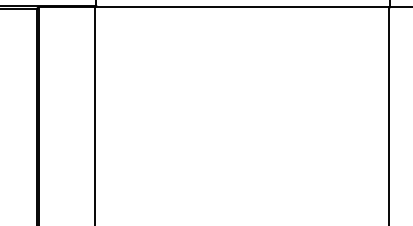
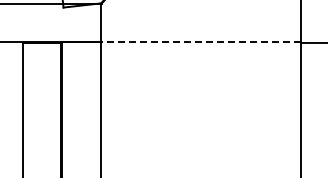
line: (242, 7) -> (200, 42), solid -> dashed

